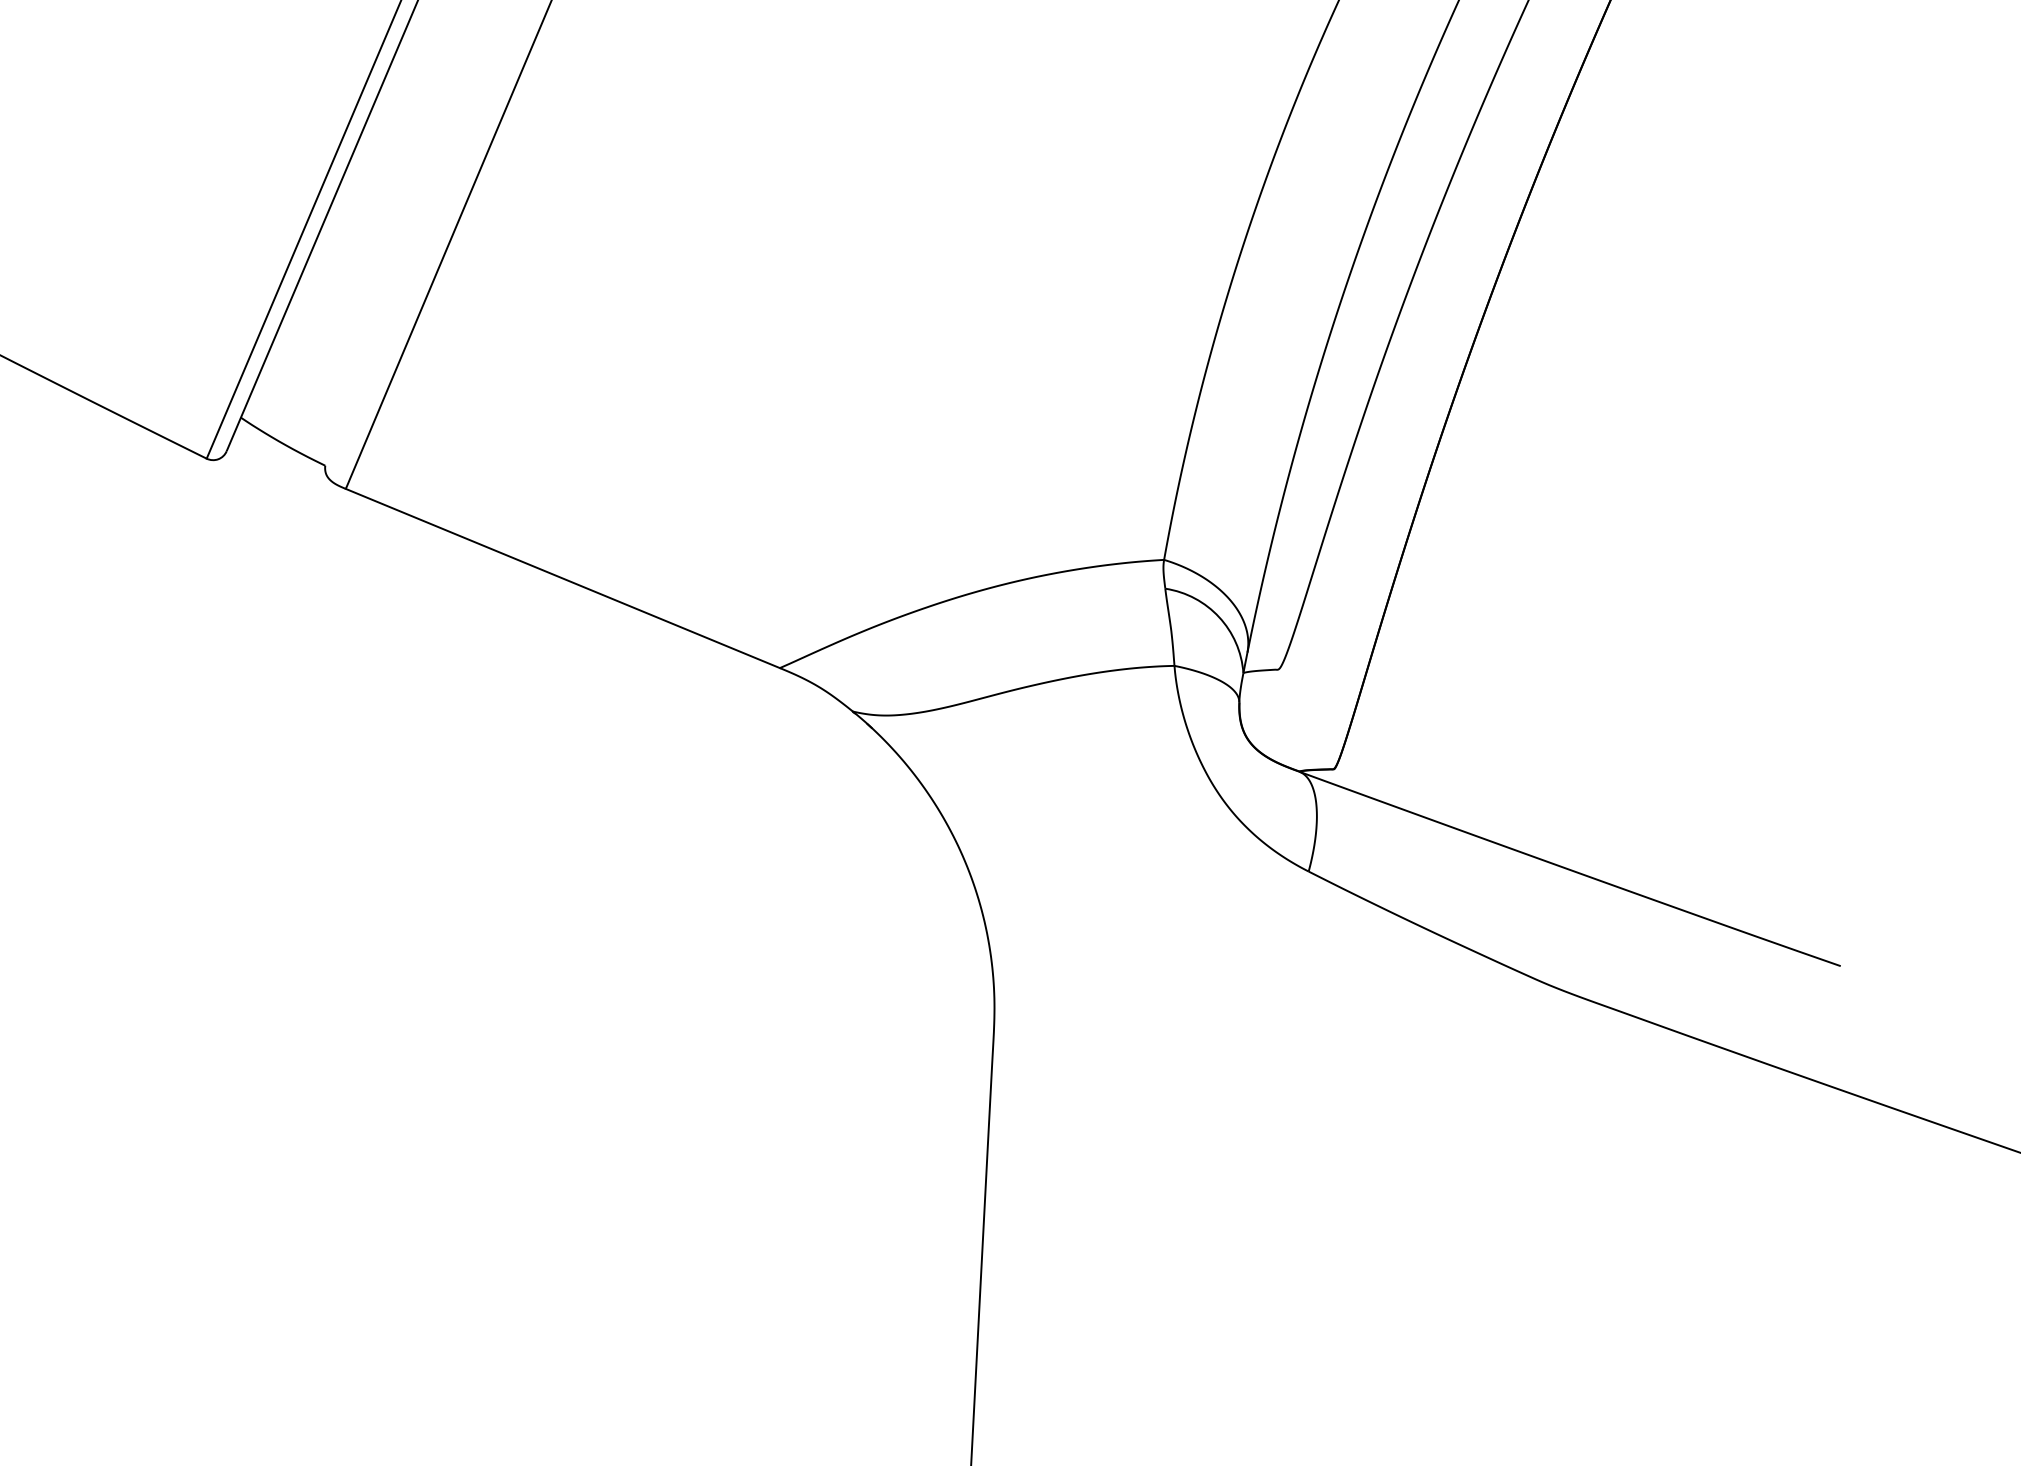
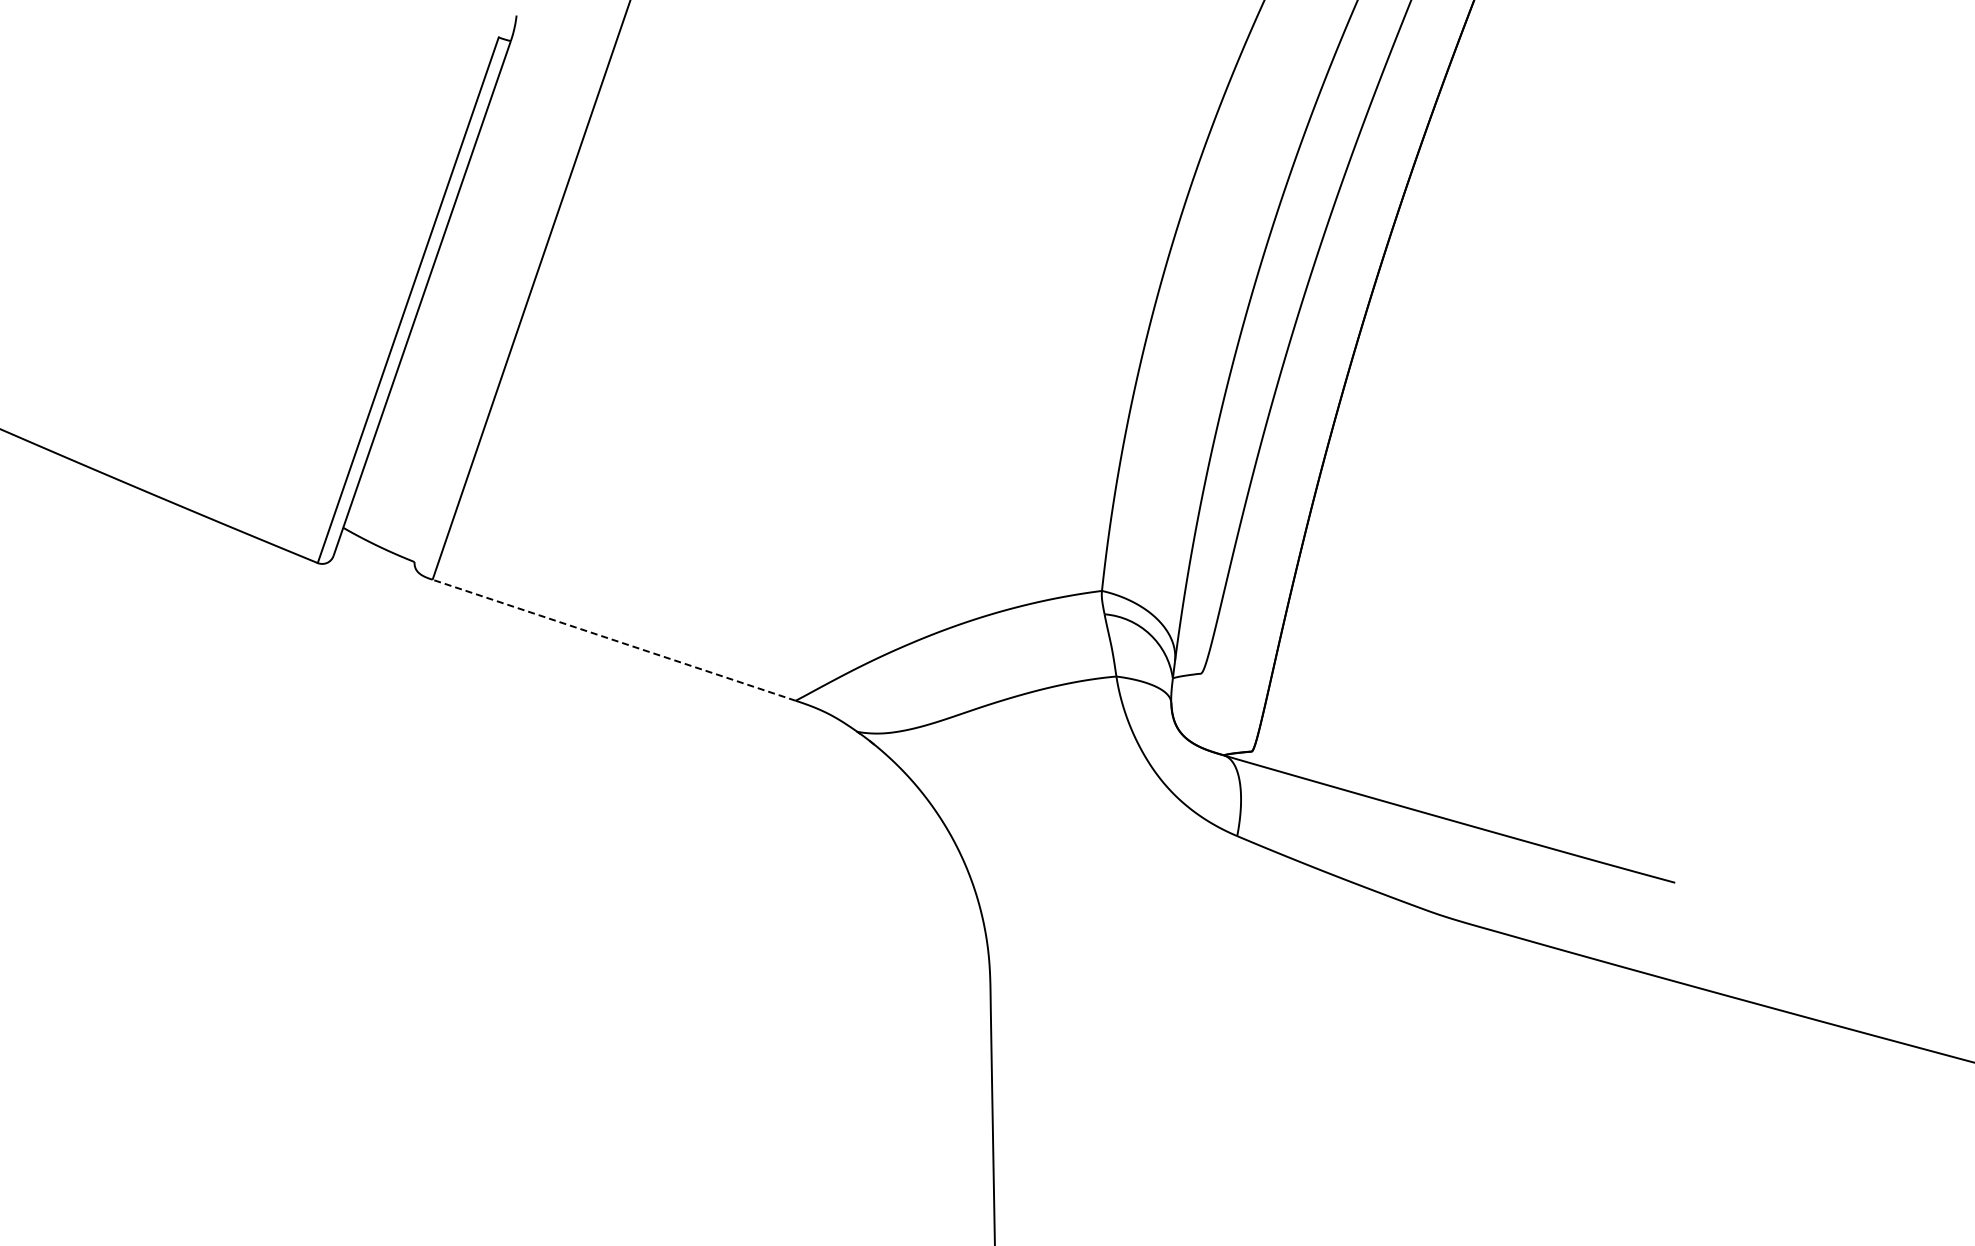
line: (562, 578) -> (613, 640), solid -> dashed

